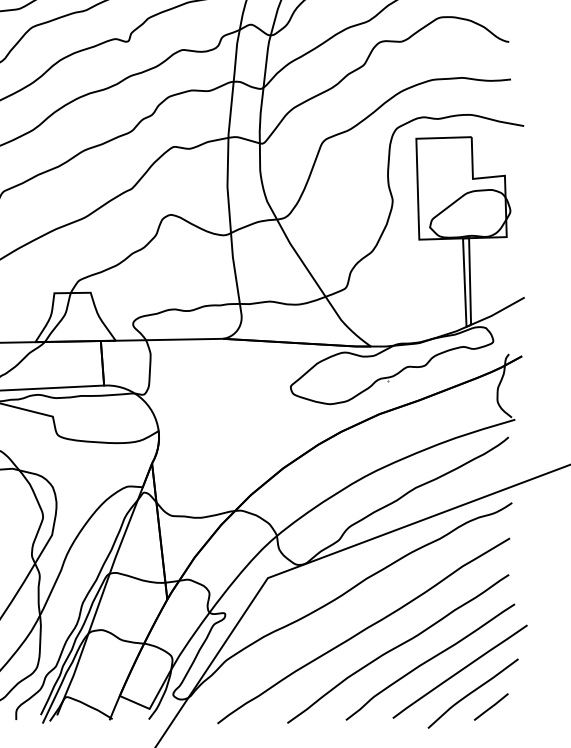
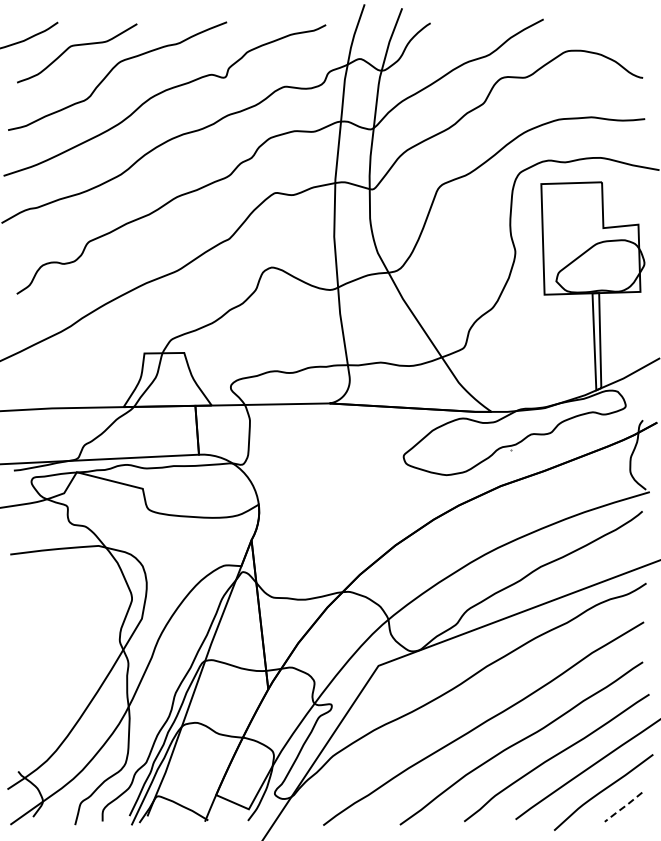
line: (491, 707) -> (623, 807), solid -> dashed

